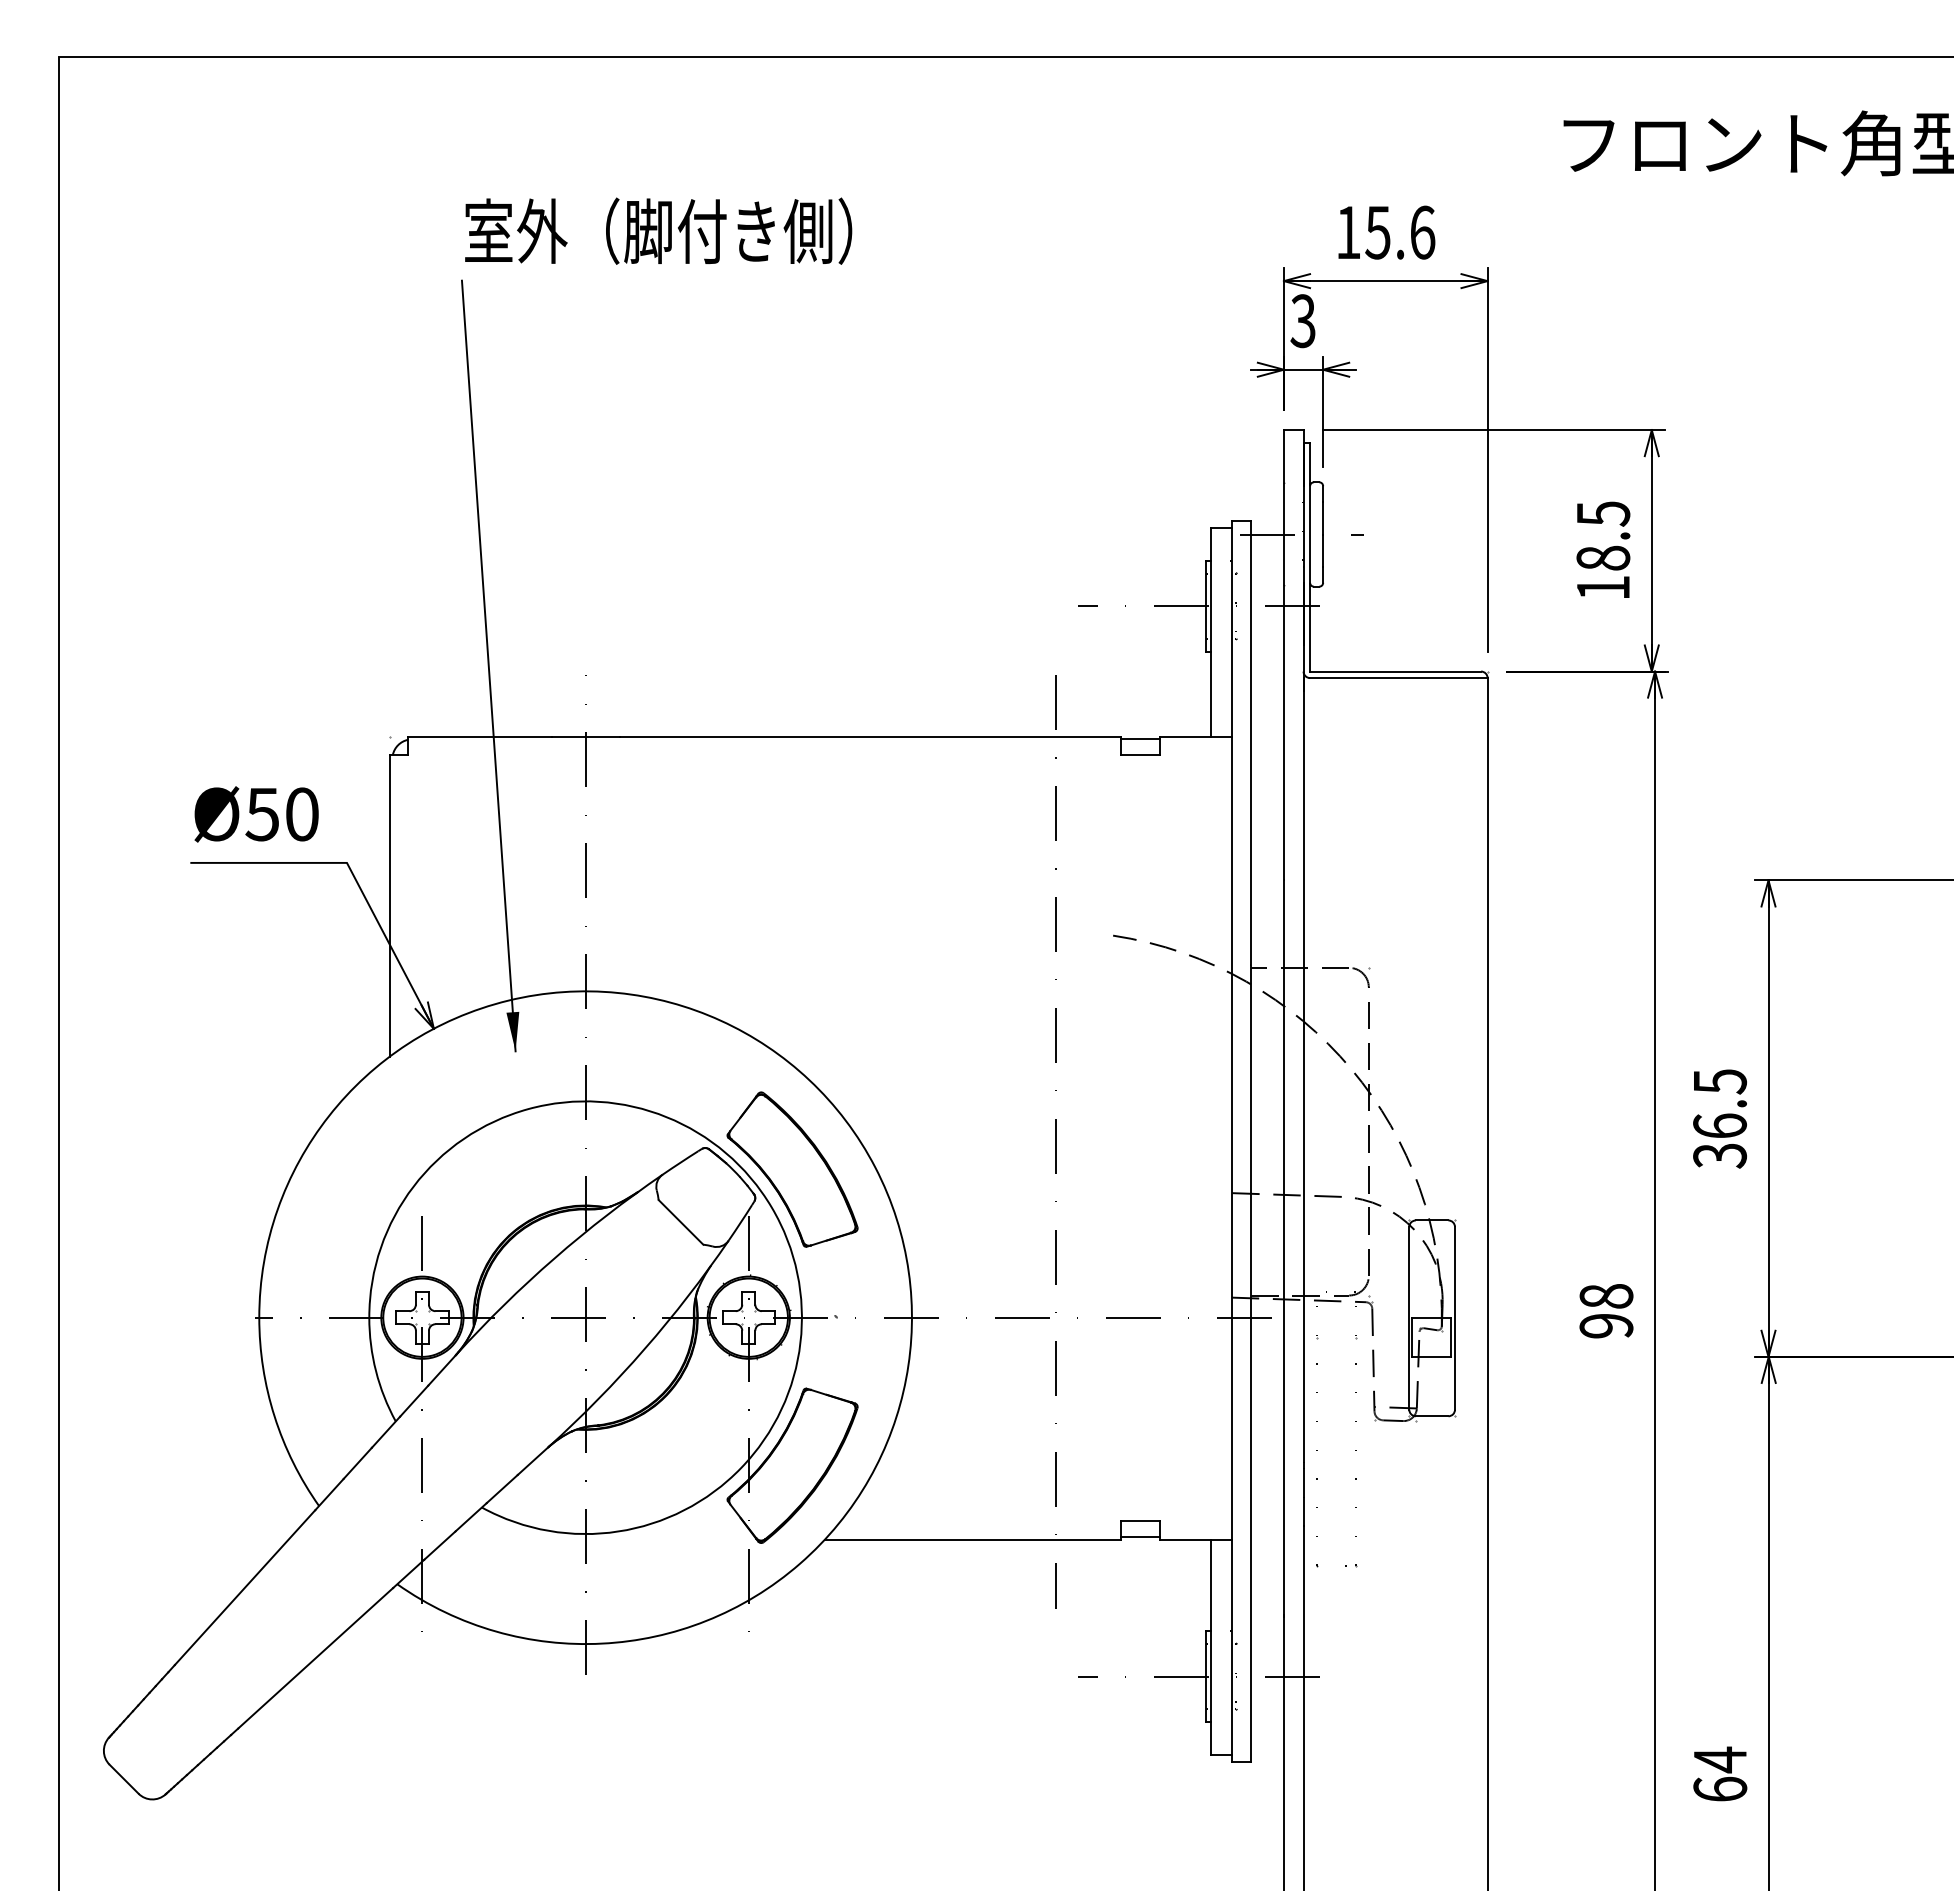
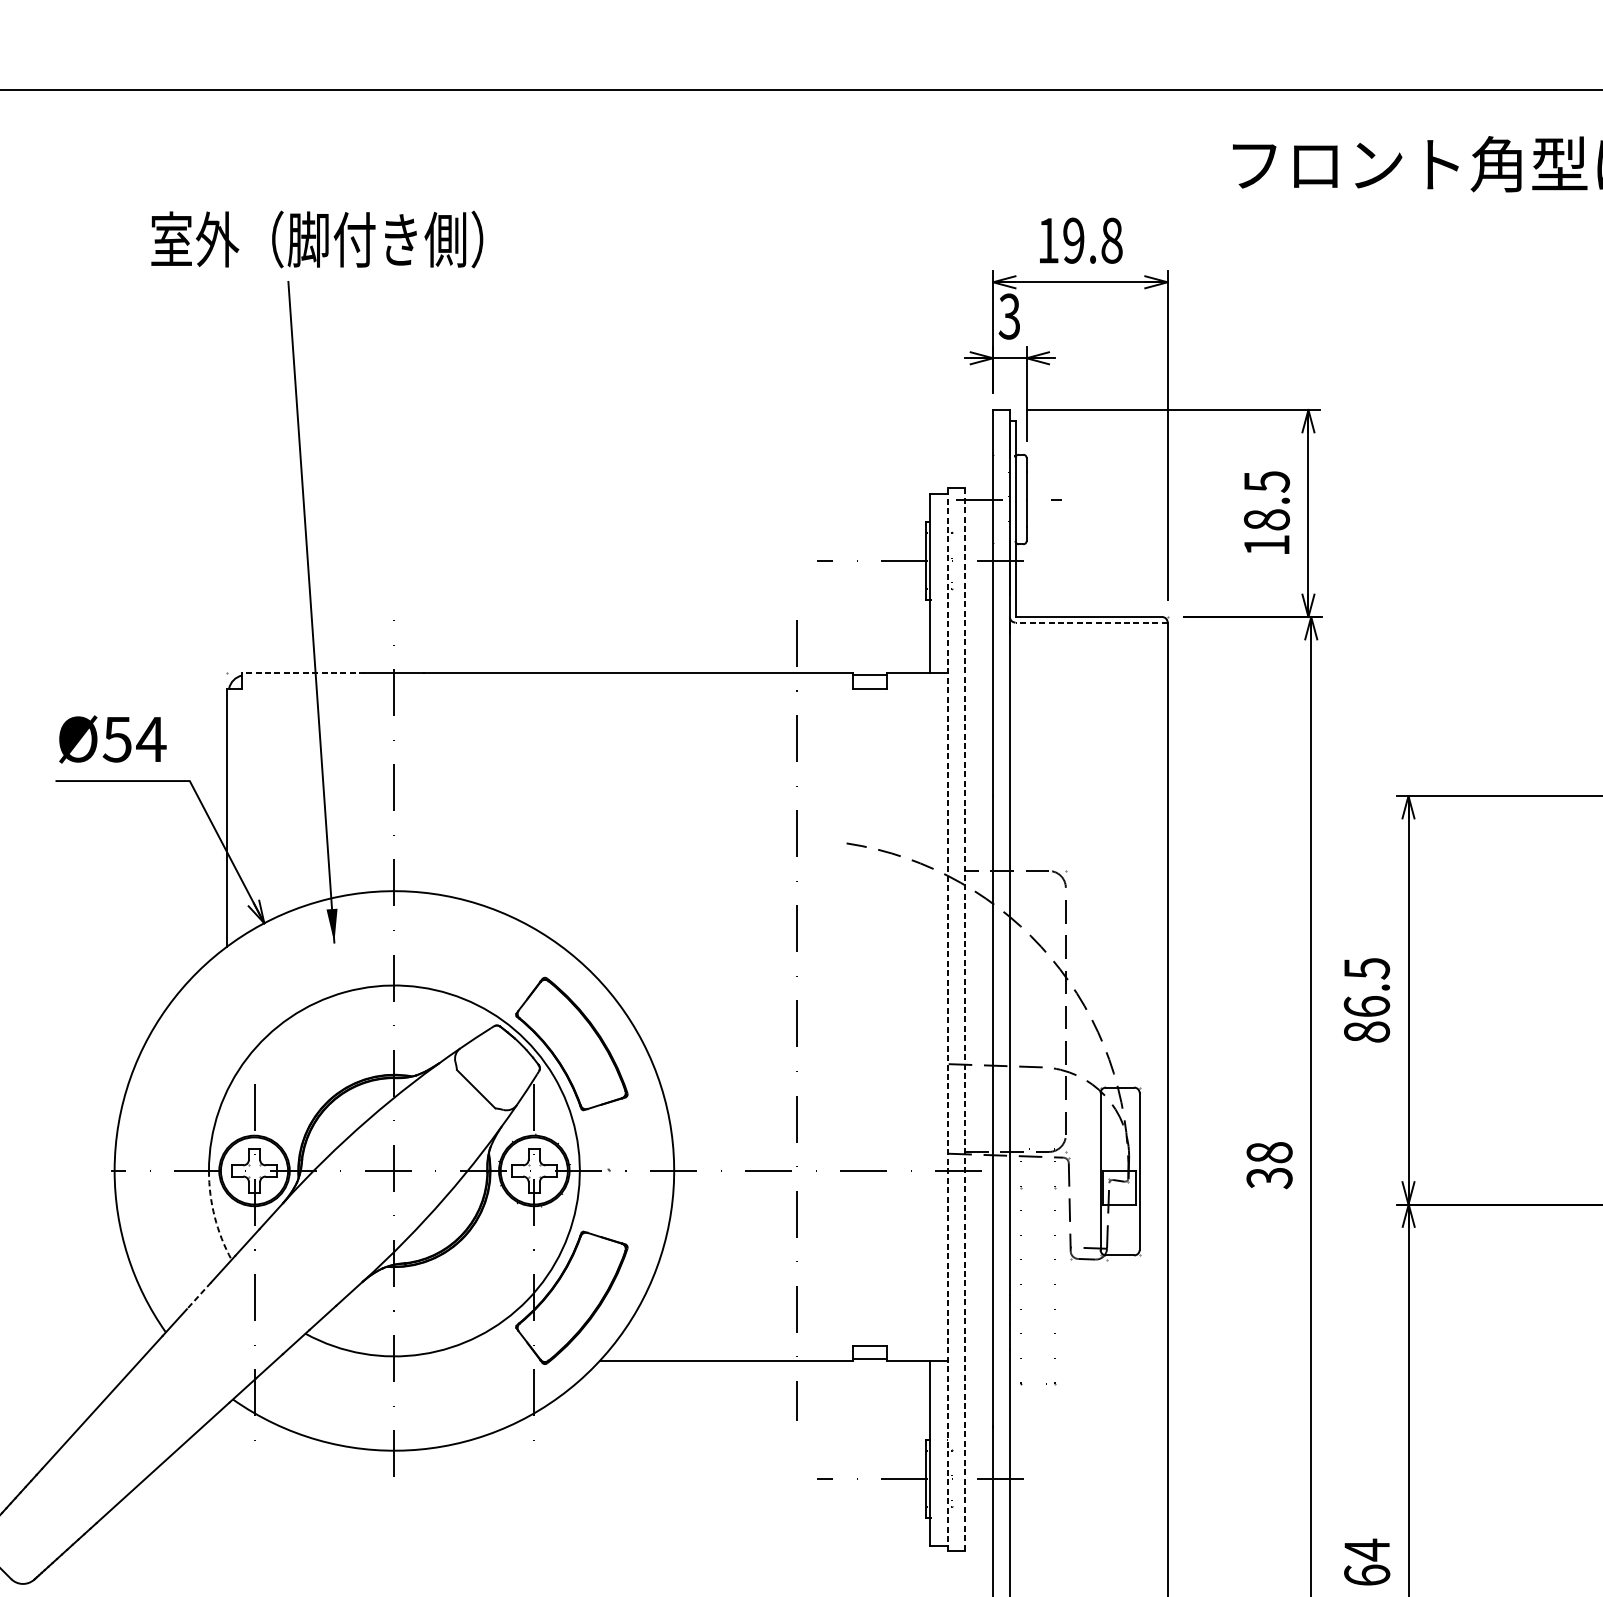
text: (658, 230) -> (317, 238), moved
text: (1400, 232) -> (1093, 240), 15.6 -> 19.8
line: (1398, 678) -> (1091, 622), solid -> dashed
line: (479, 736) -> (303, 672), solid -> dashed
text: (301, 814) -> (150, 739), Ø50 -> Ø54
line: (1231, 1140) -> (948, 1019), solid -> dashed
line: (1251, 1141) -> (965, 1019), solid -> dashed
text: (1719, 1155) -> (1366, 1031), 36.5 -> 86.5
text: (1606, 1326) -> (1269, 1178), 98 -> 38
arc: (376, 1371) -> (215, 1217), solid -> dashed
line: (357, 1463) -> (198, 1295), solid -> dashed

